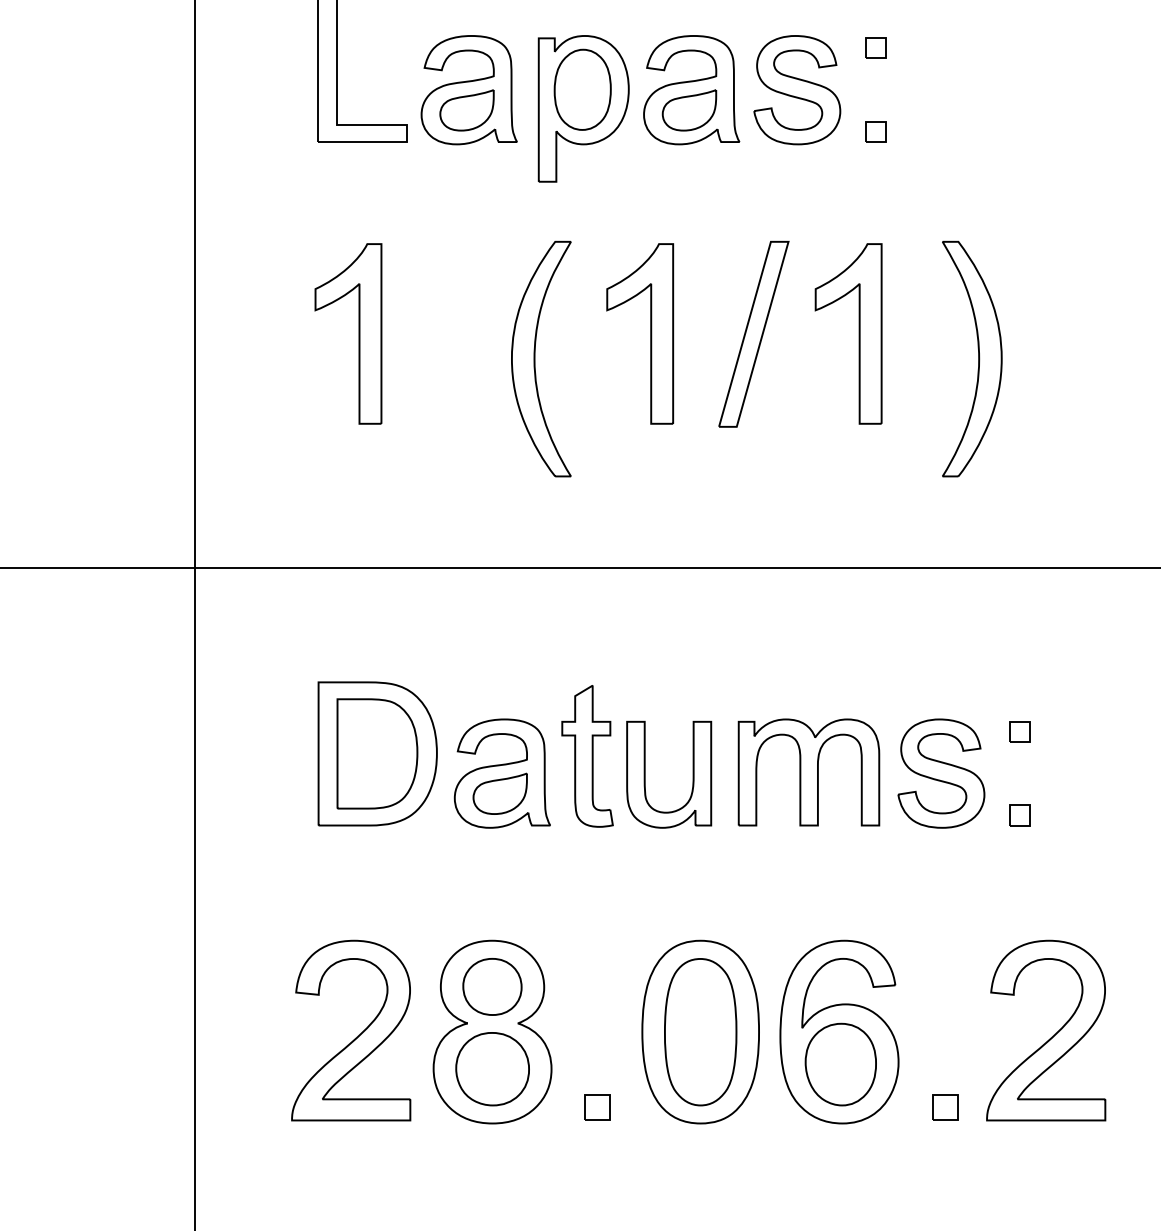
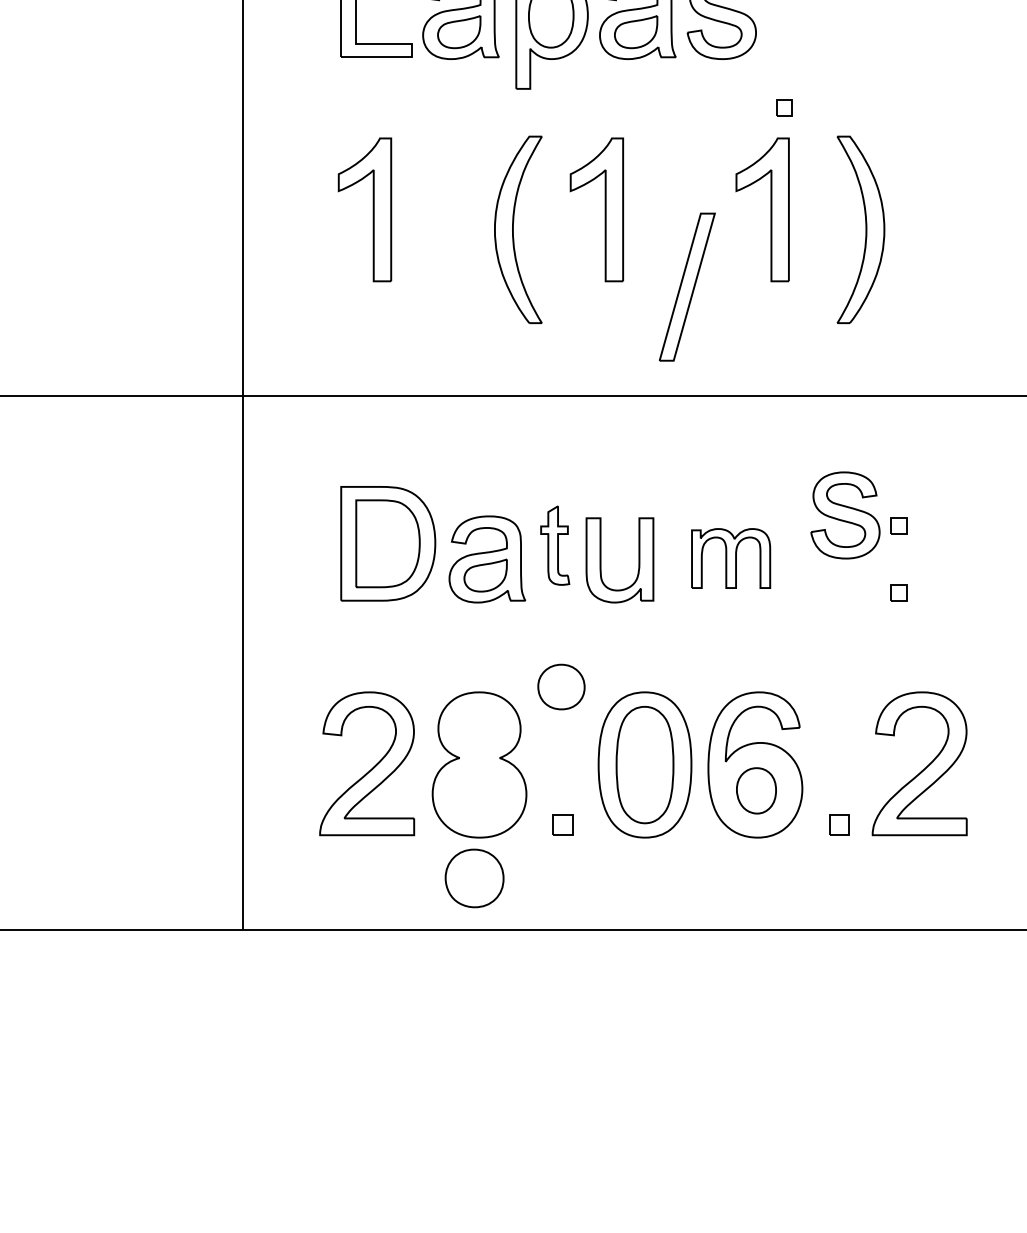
part: (876, 130) -> (784, 107), moved
part: (754, 333) -> (687, 286), moved
part: (588, 756) -> (555, 545), size x0.7
part: (808, 772) -> (730, 558), size x0.7
part: (941, 773) -> (845, 515), moved
part: (492, 986) -> (561, 686), moved
part: (840, 1064) -> (756, 790), size x0.7
part: (492, 1069) -> (474, 878), moved

